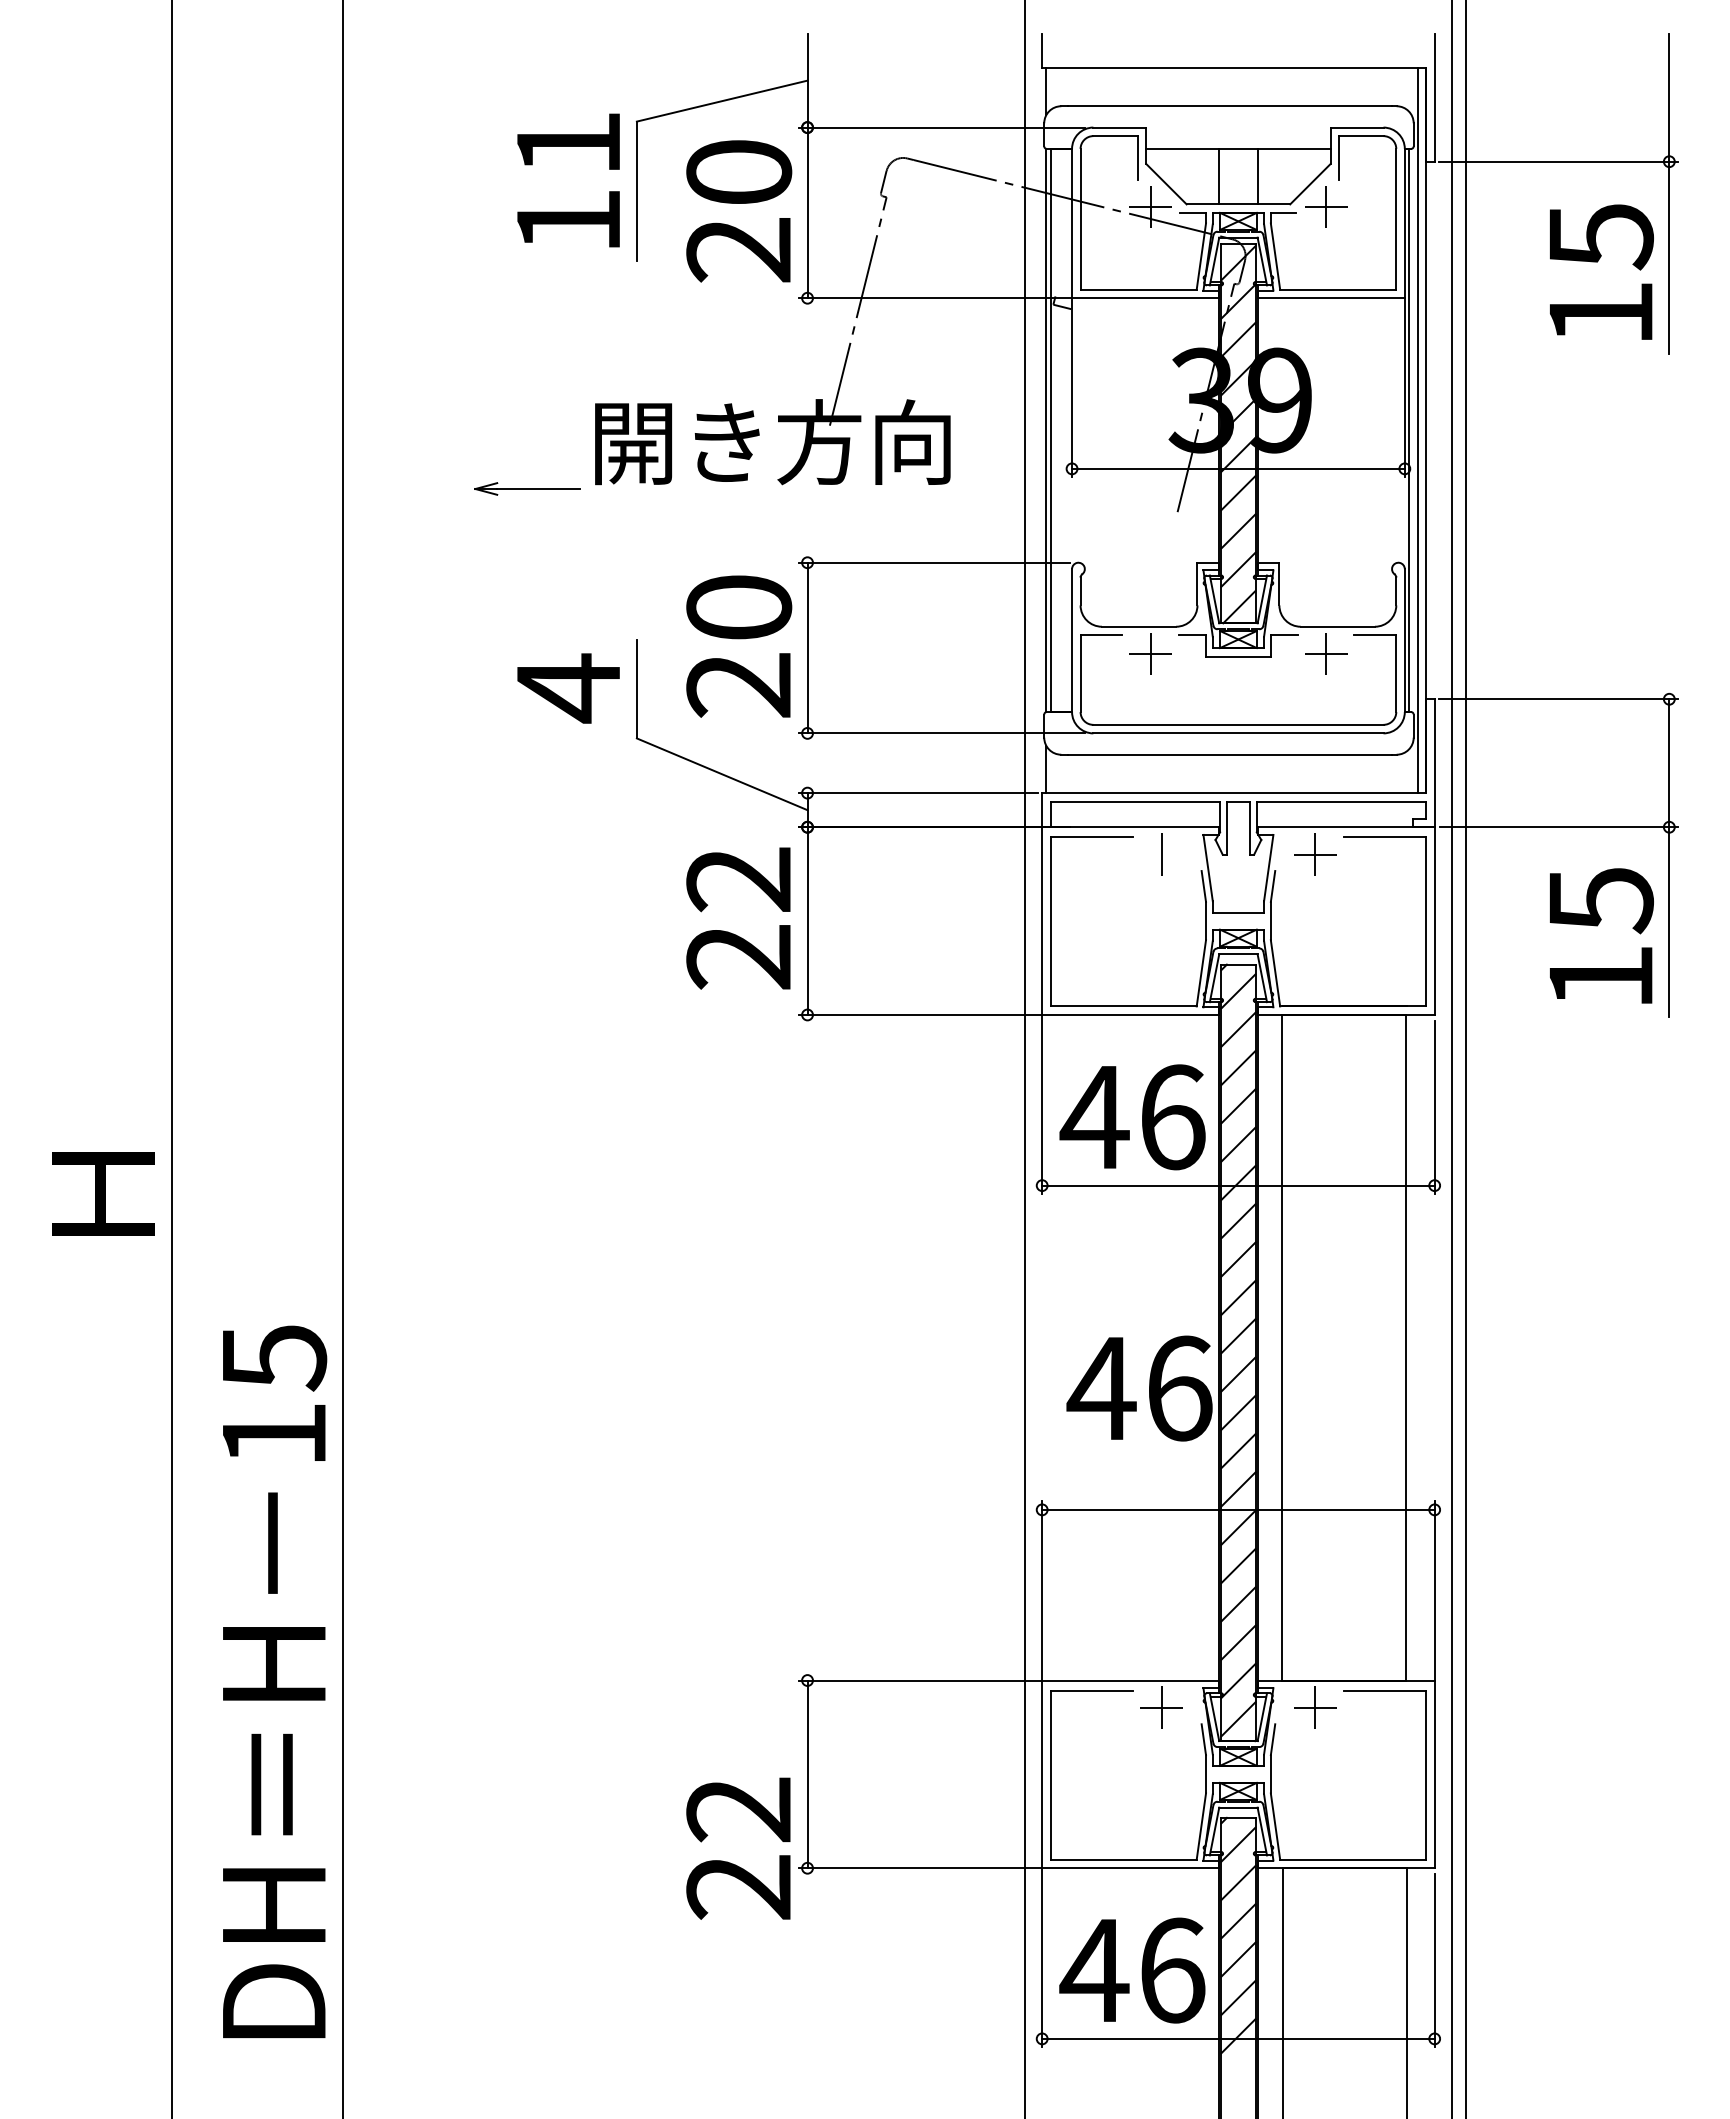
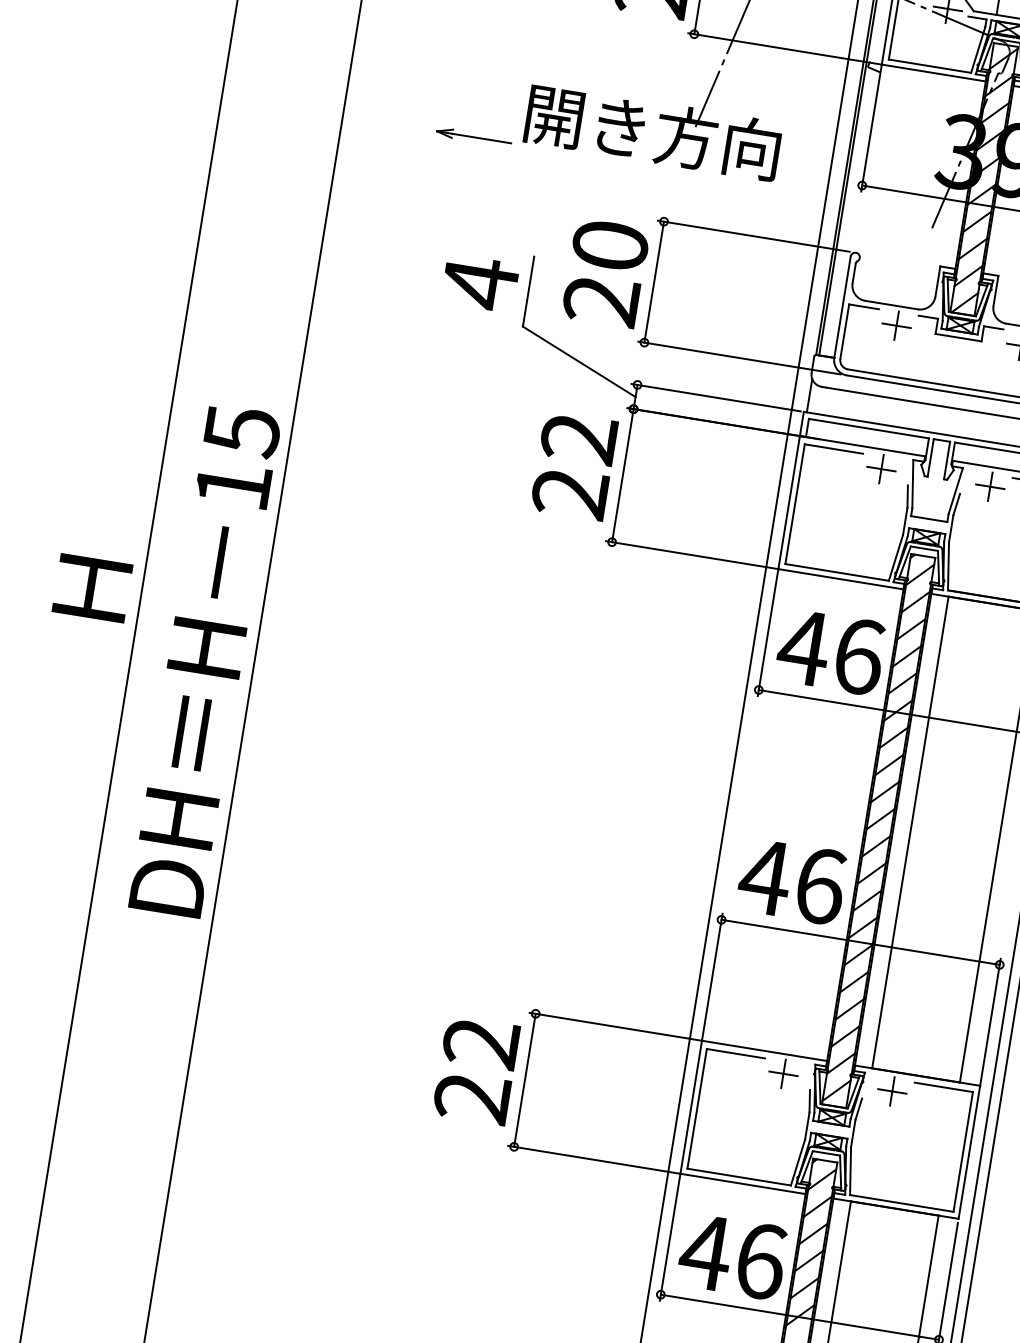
line: (1161, 854) -> (881, 469), added
text: (1139, 1388) -> (792, 881), moved
text: (275, 1681) -> (205, 660), moved
text: (738, 1848) -> (476, 1070), moved

